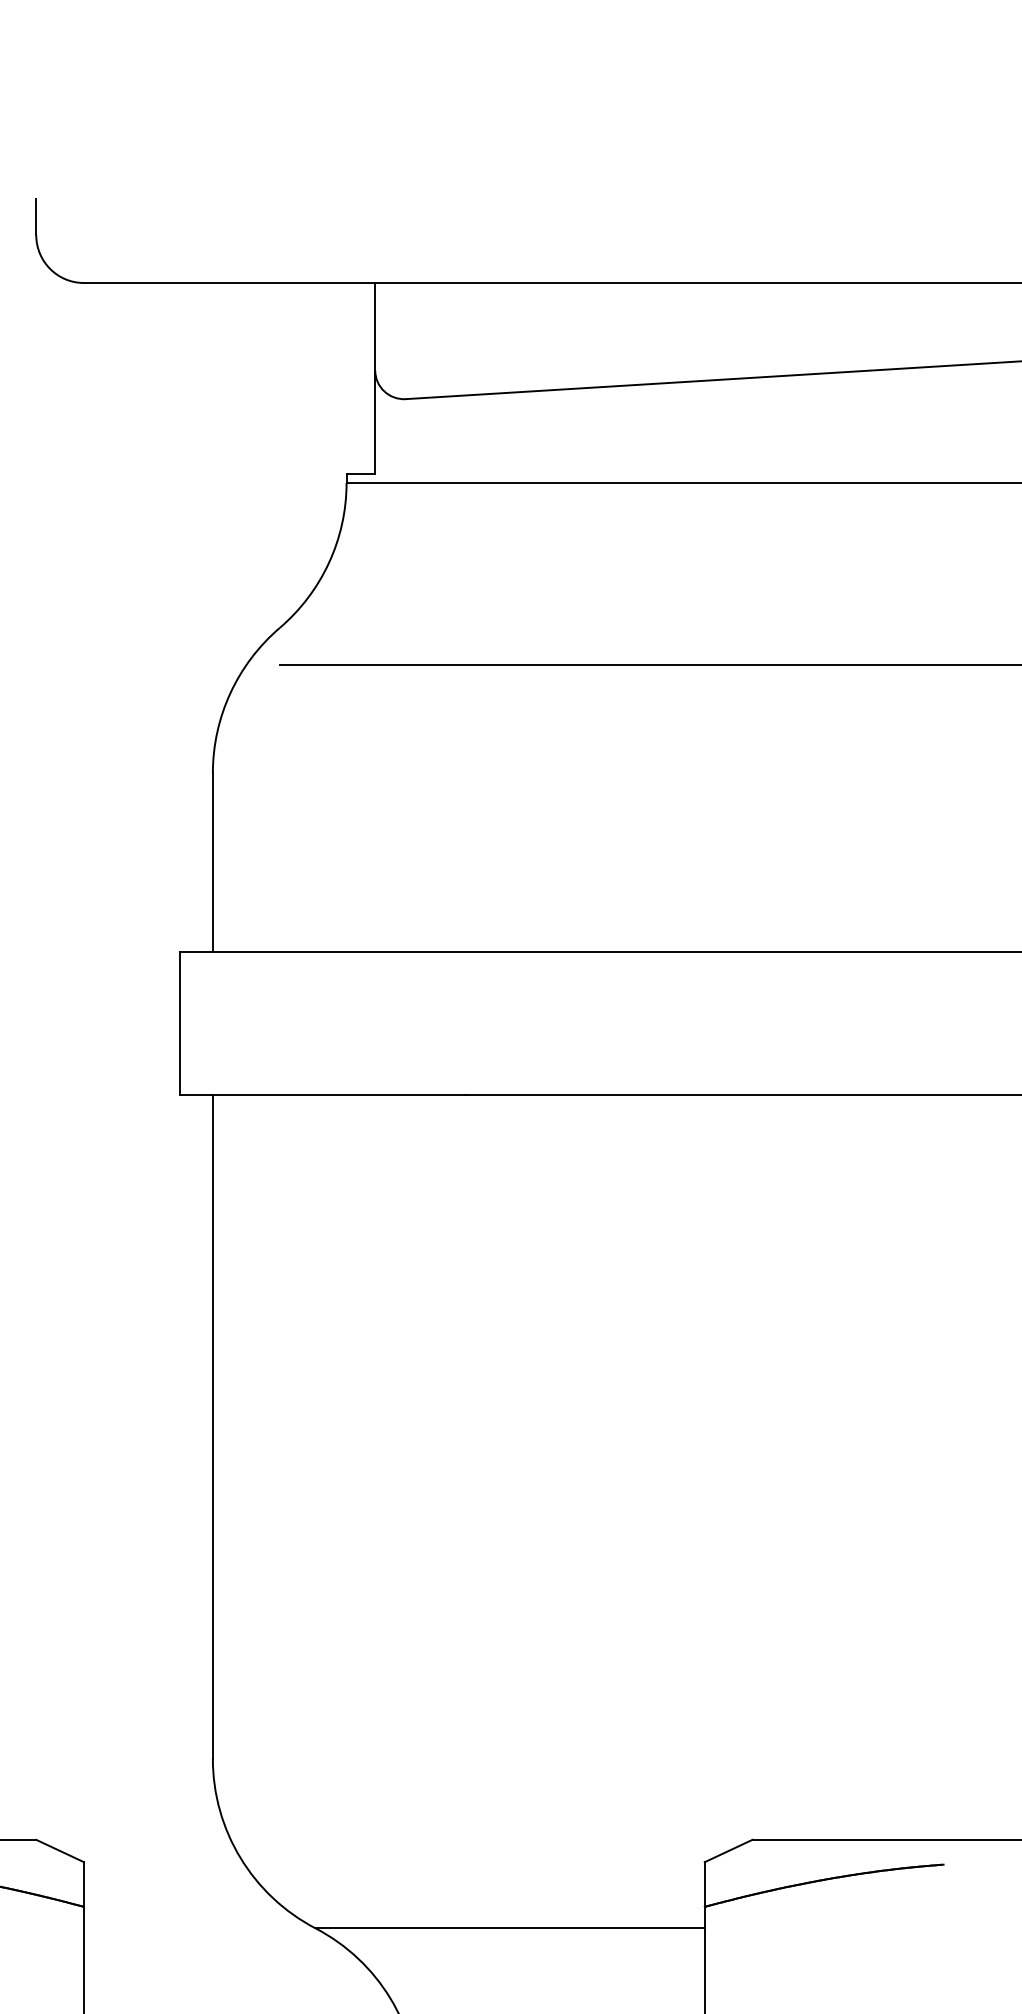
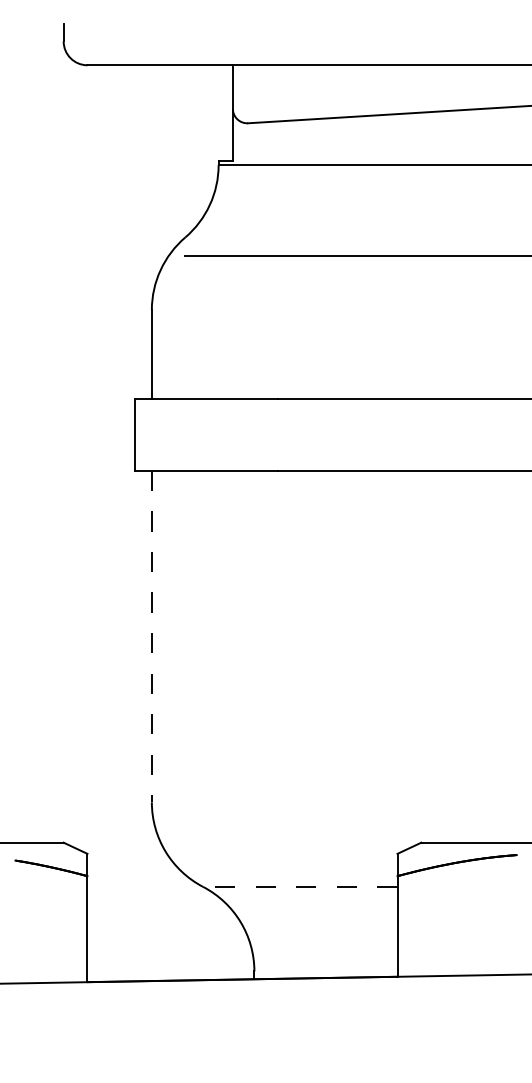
line: (212, 1426) -> (151, 636), solid -> dashed
line: (508, 1927) -> (299, 886), solid -> dashed

